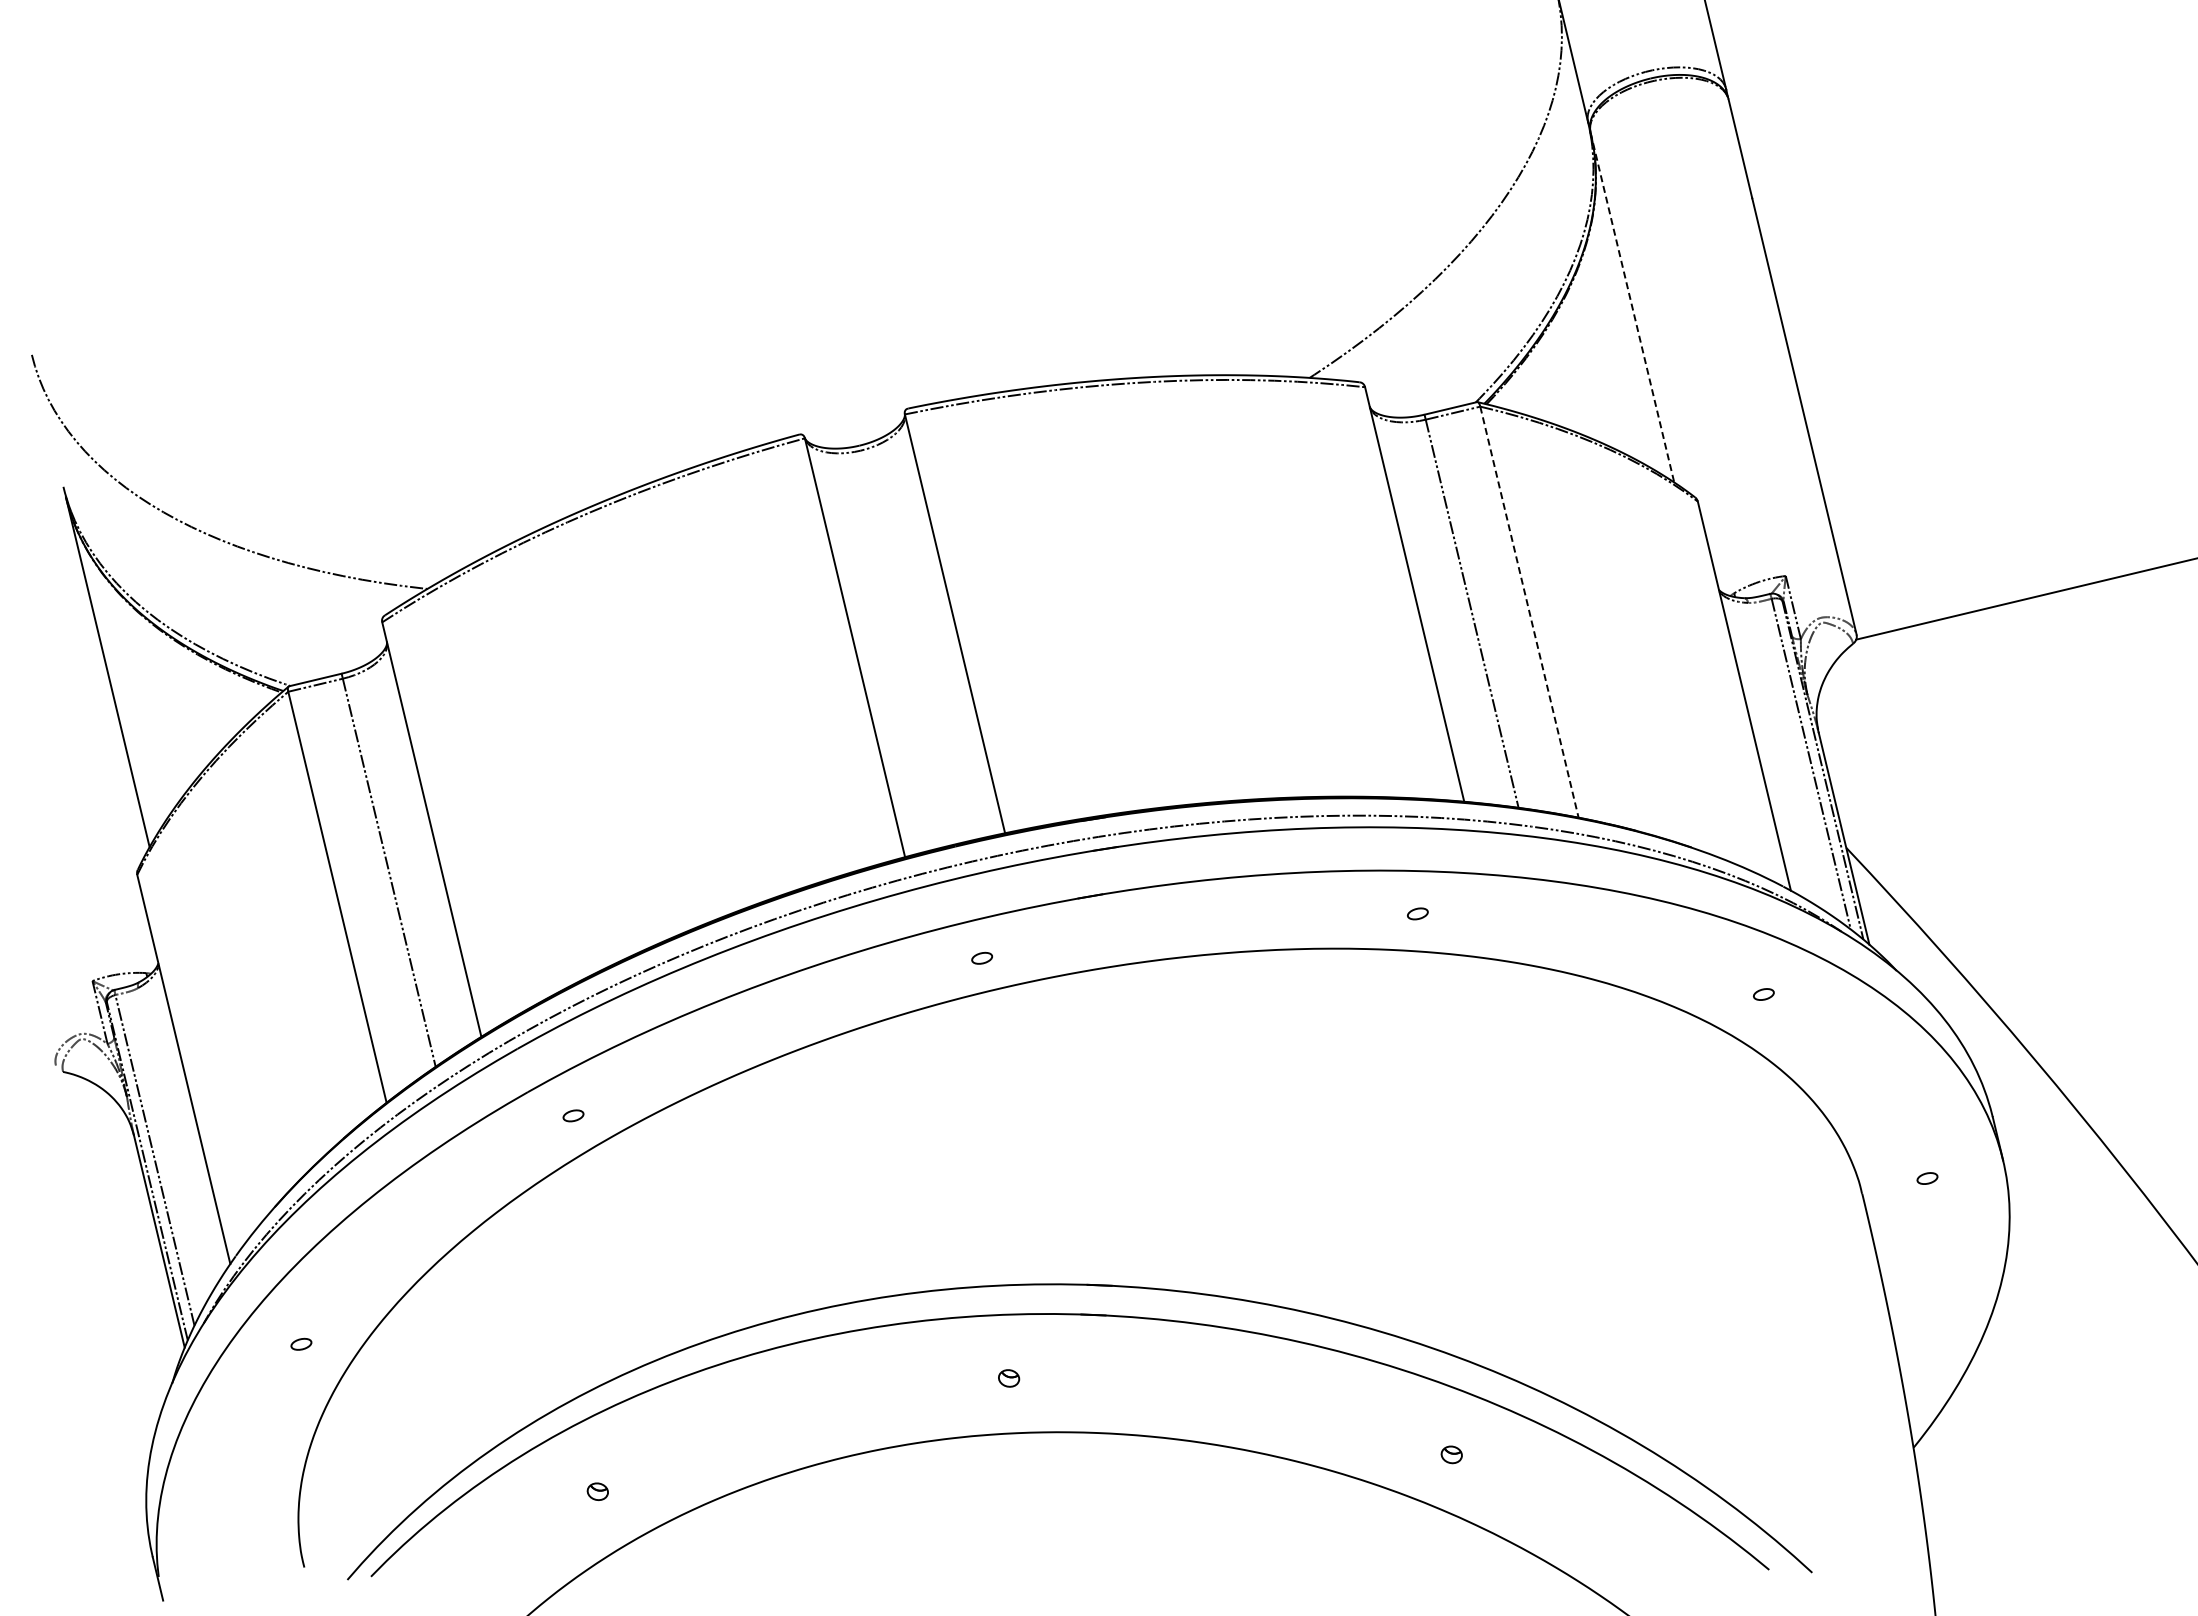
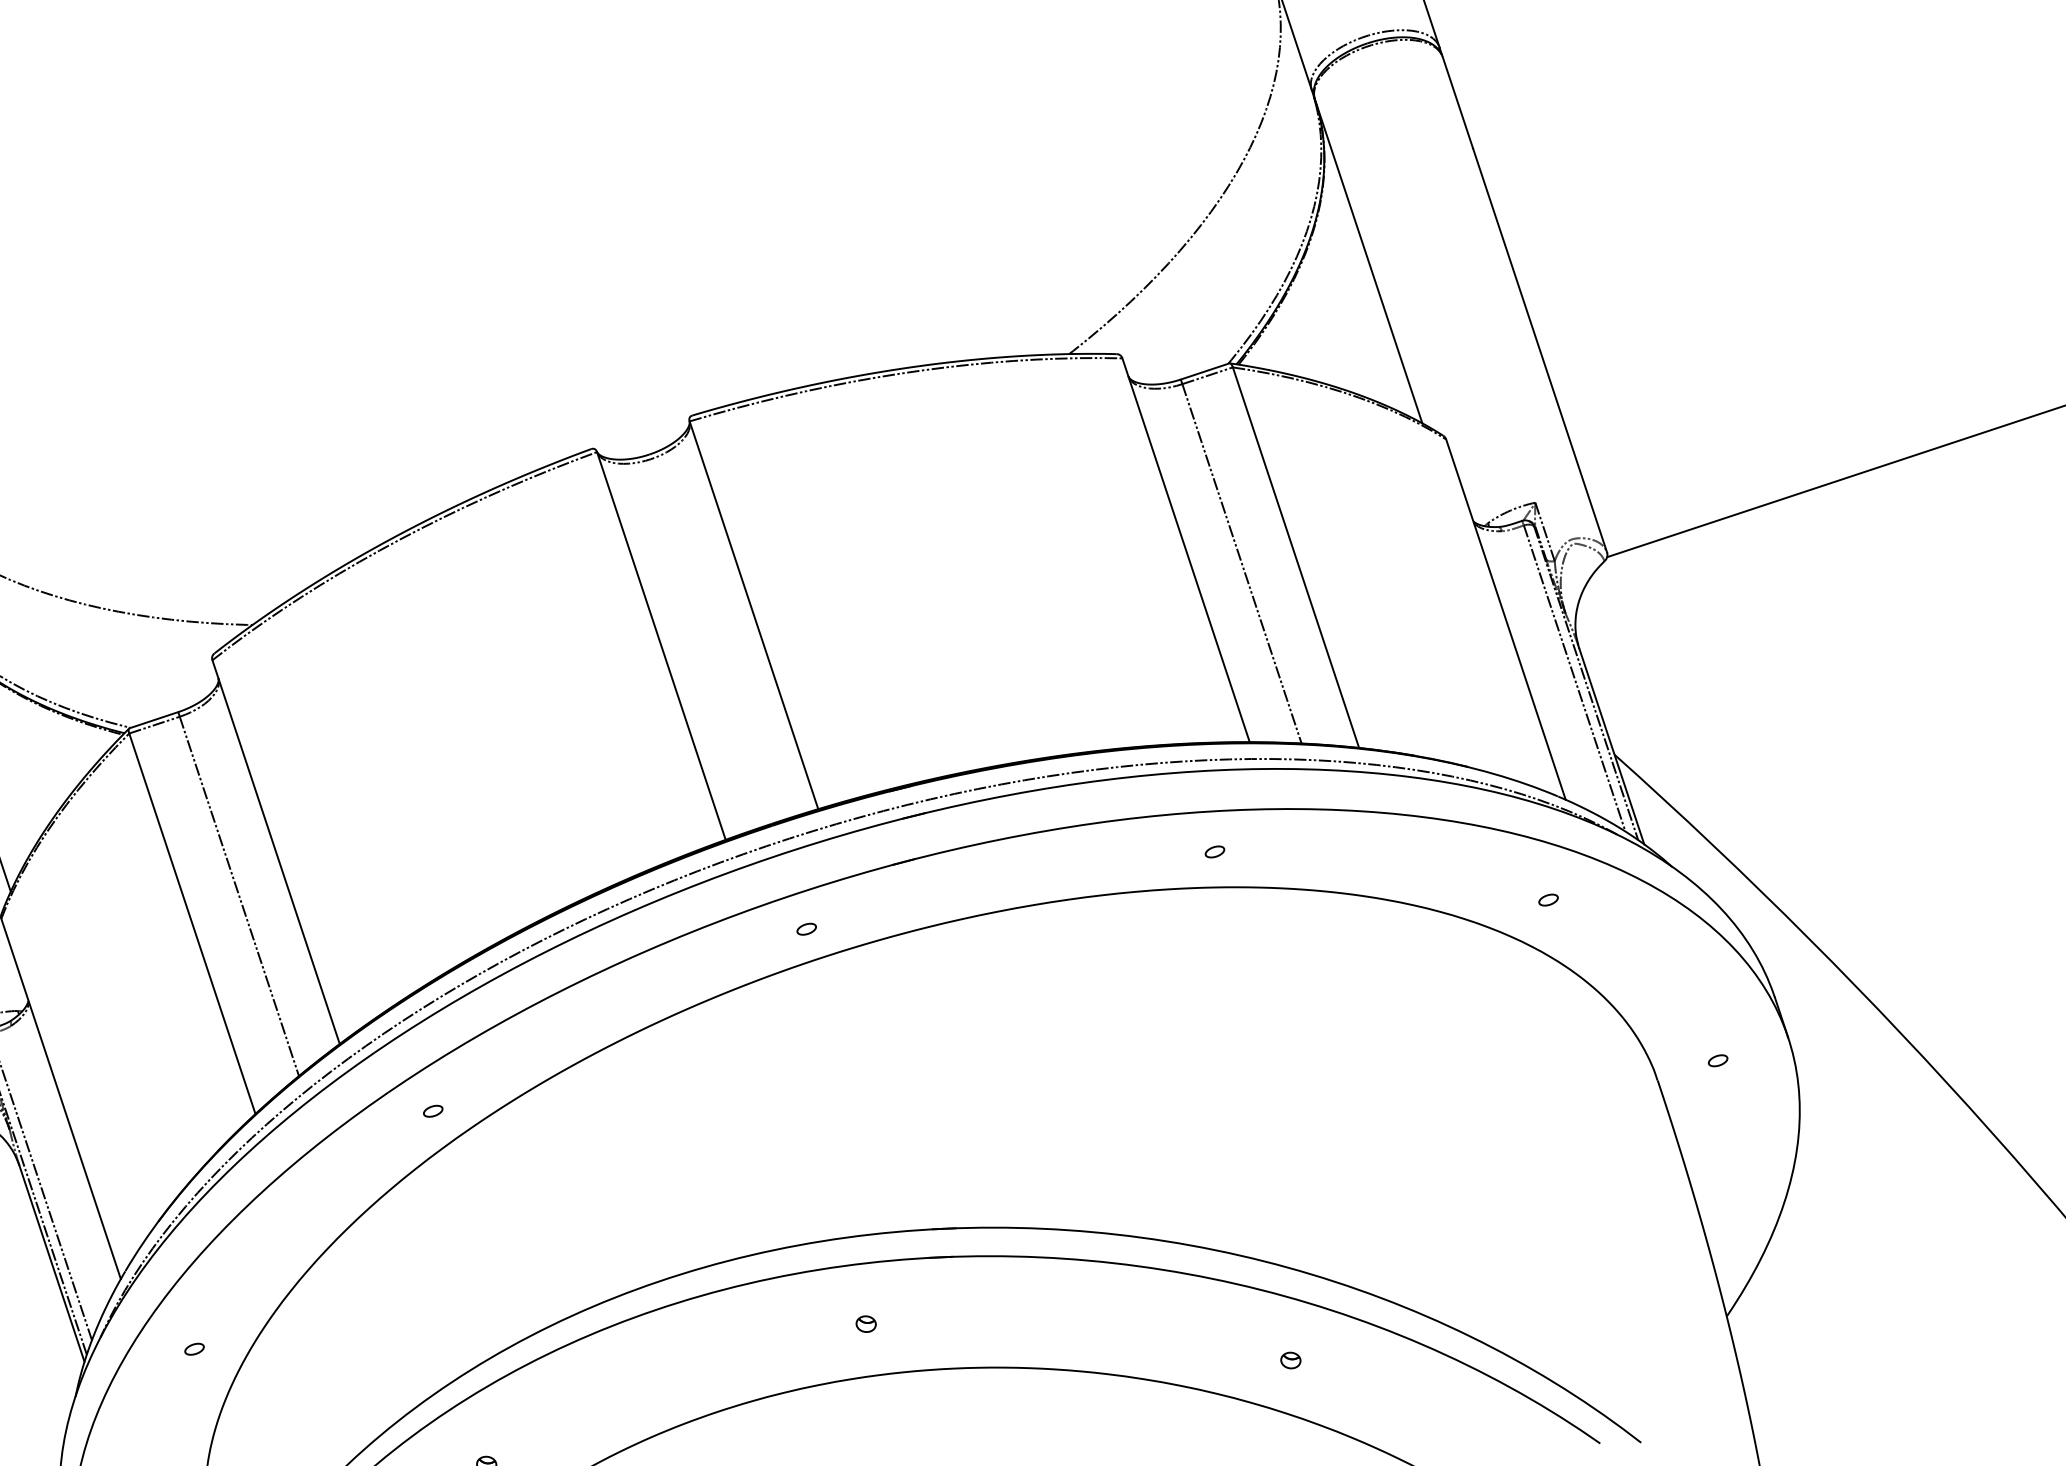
line: (1632, 307) -> (1368, 261), dashed -> solid
line: (1529, 612) -> (1296, 558), dashed -> solid

